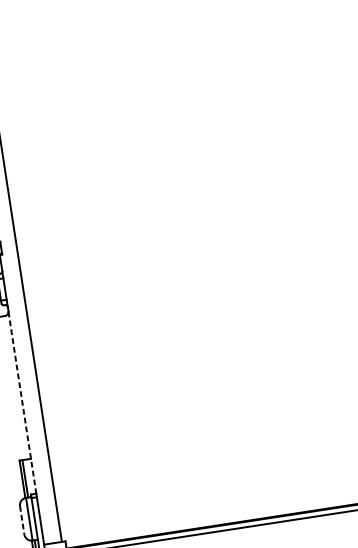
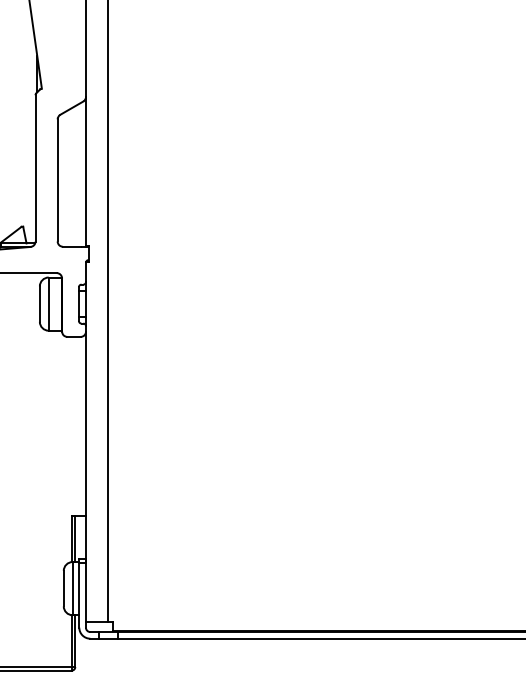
line: (22, 404) -> (85, 447), dashed -> solid
line: (21, 520) -> (63, 588), dashed -> solid

